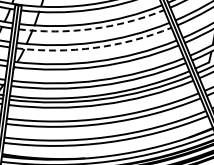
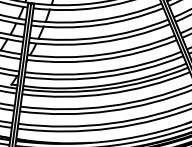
arc: (92, 28) -> (98, 24), dashed -> solid
arc: (95, 47) -> (101, 42), dashed -> solid

